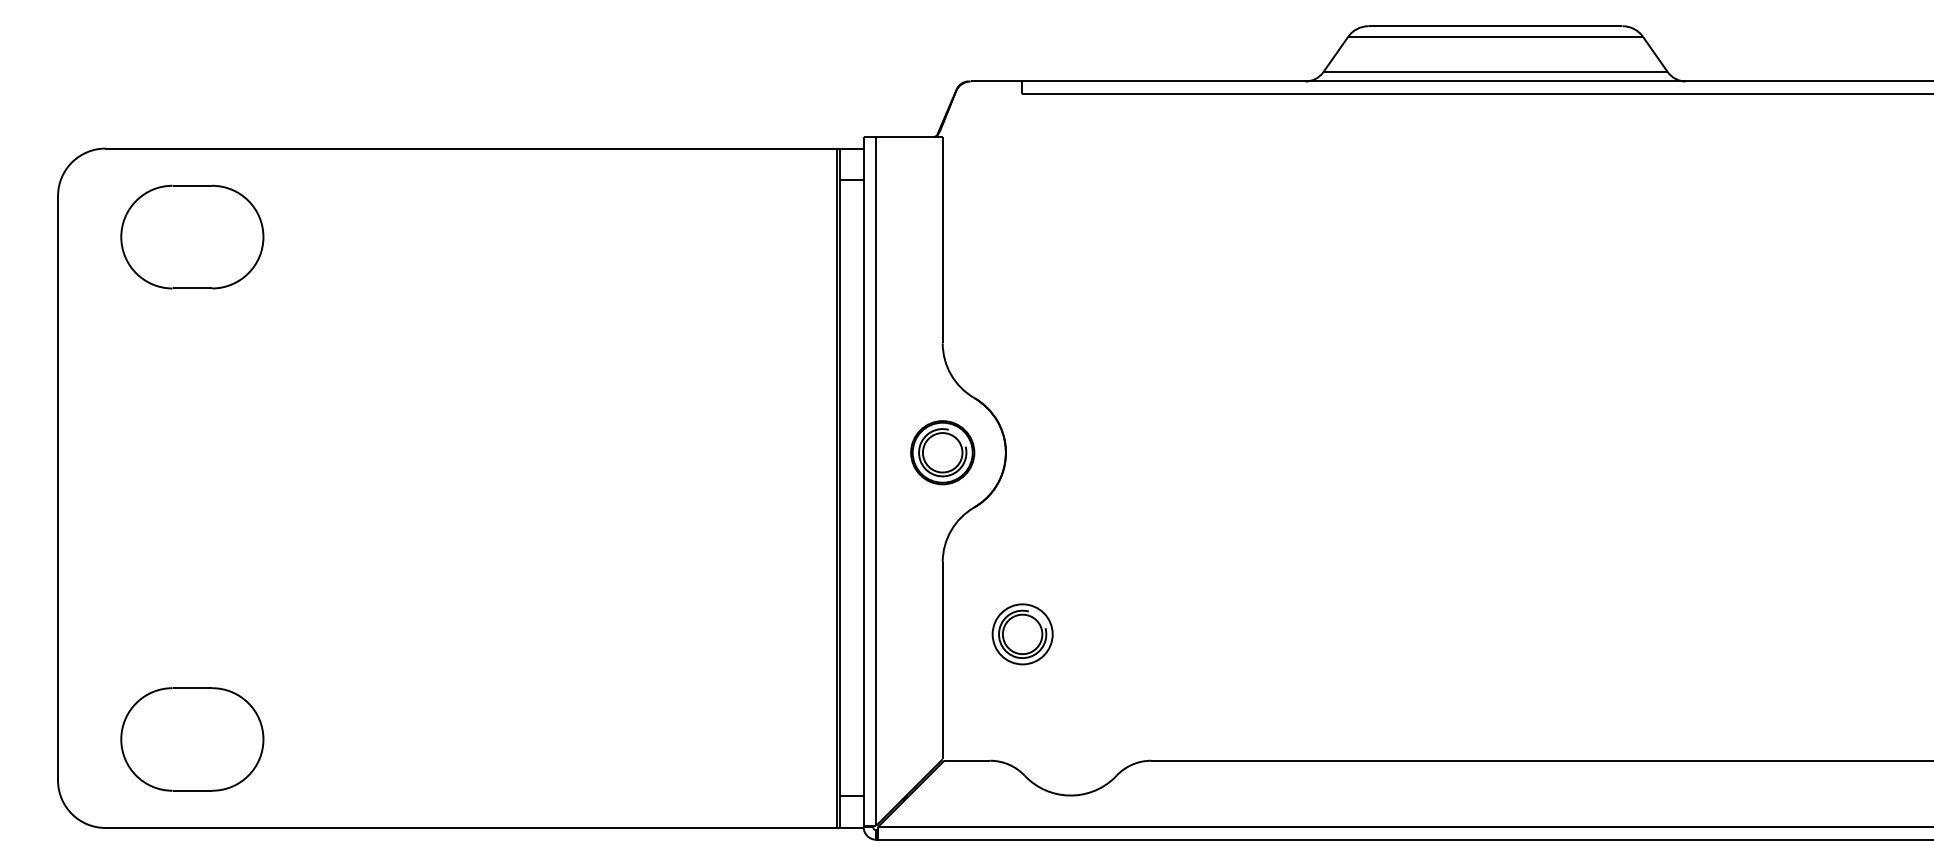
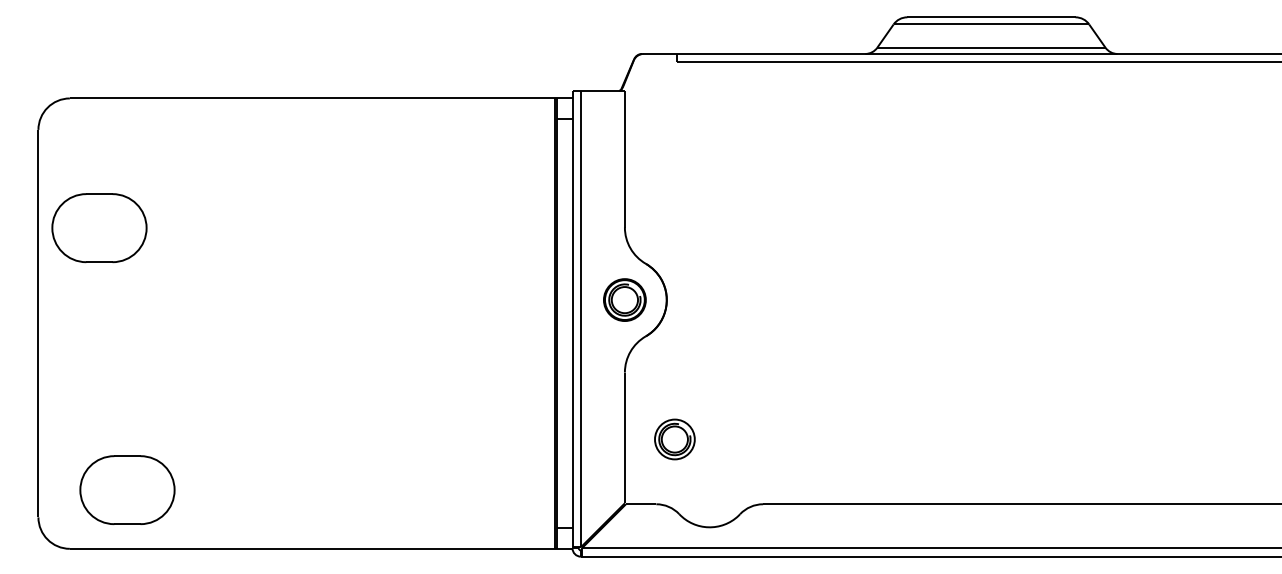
part: (192, 237) -> (99, 228), moved
part: (1022, 634) -> (674, 439), moved

